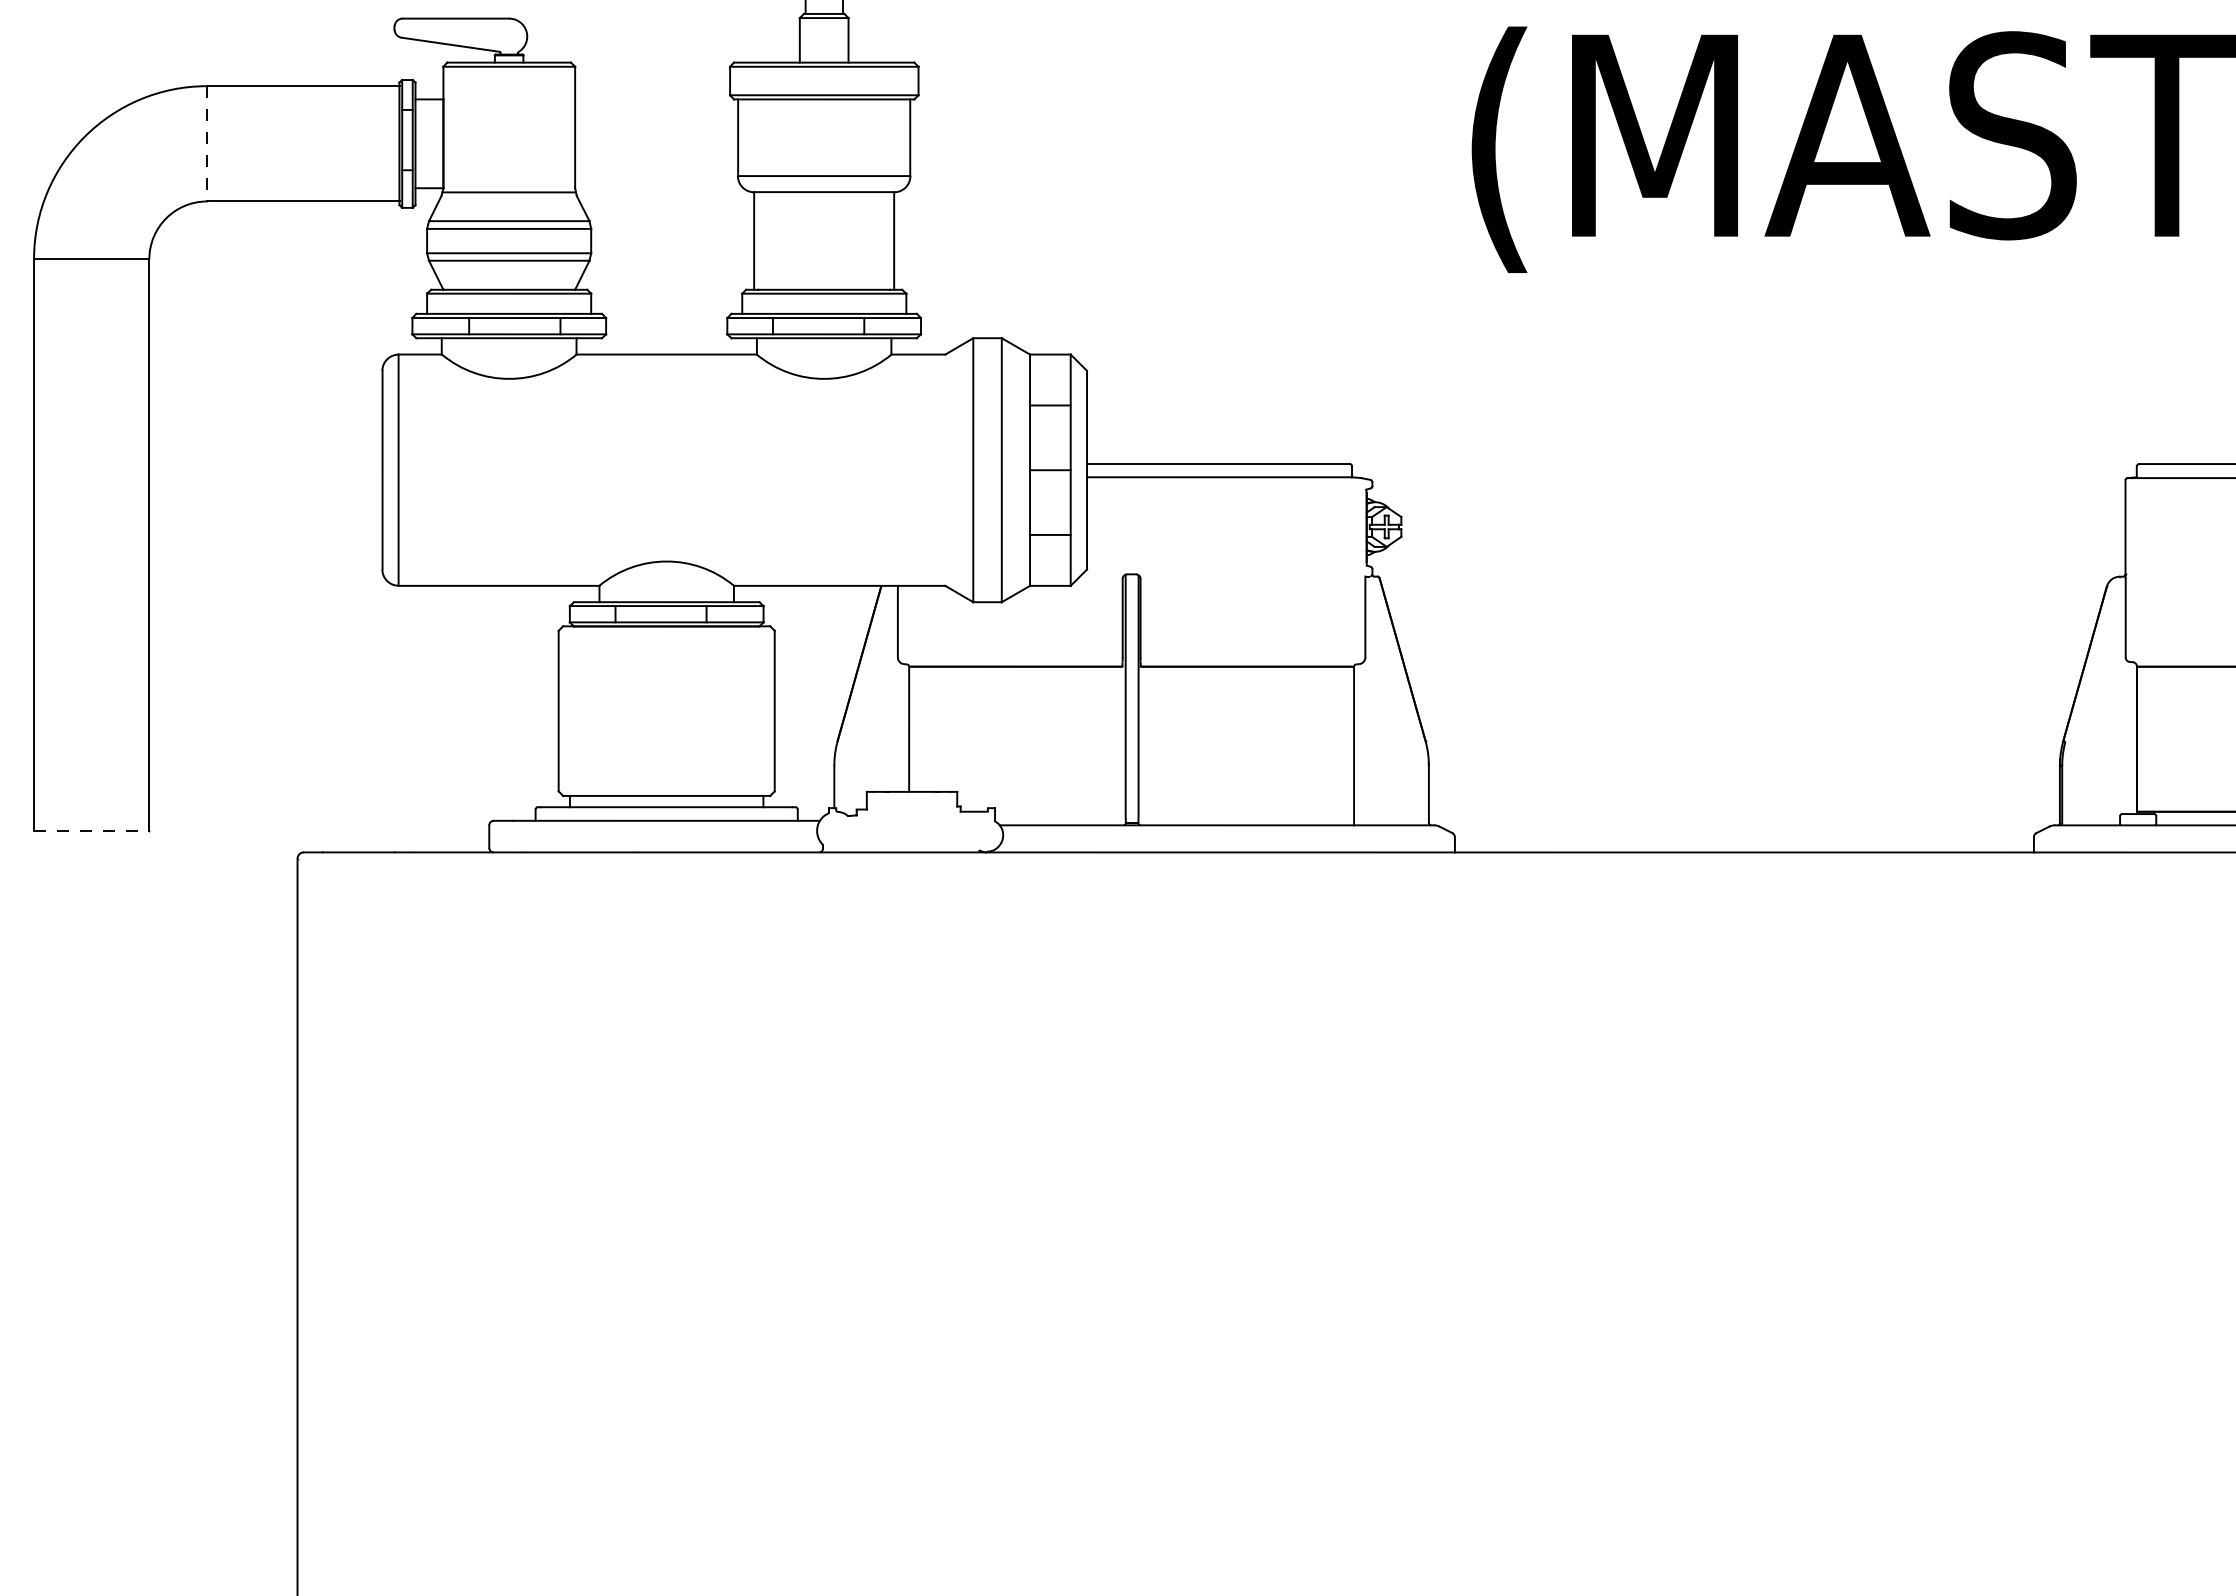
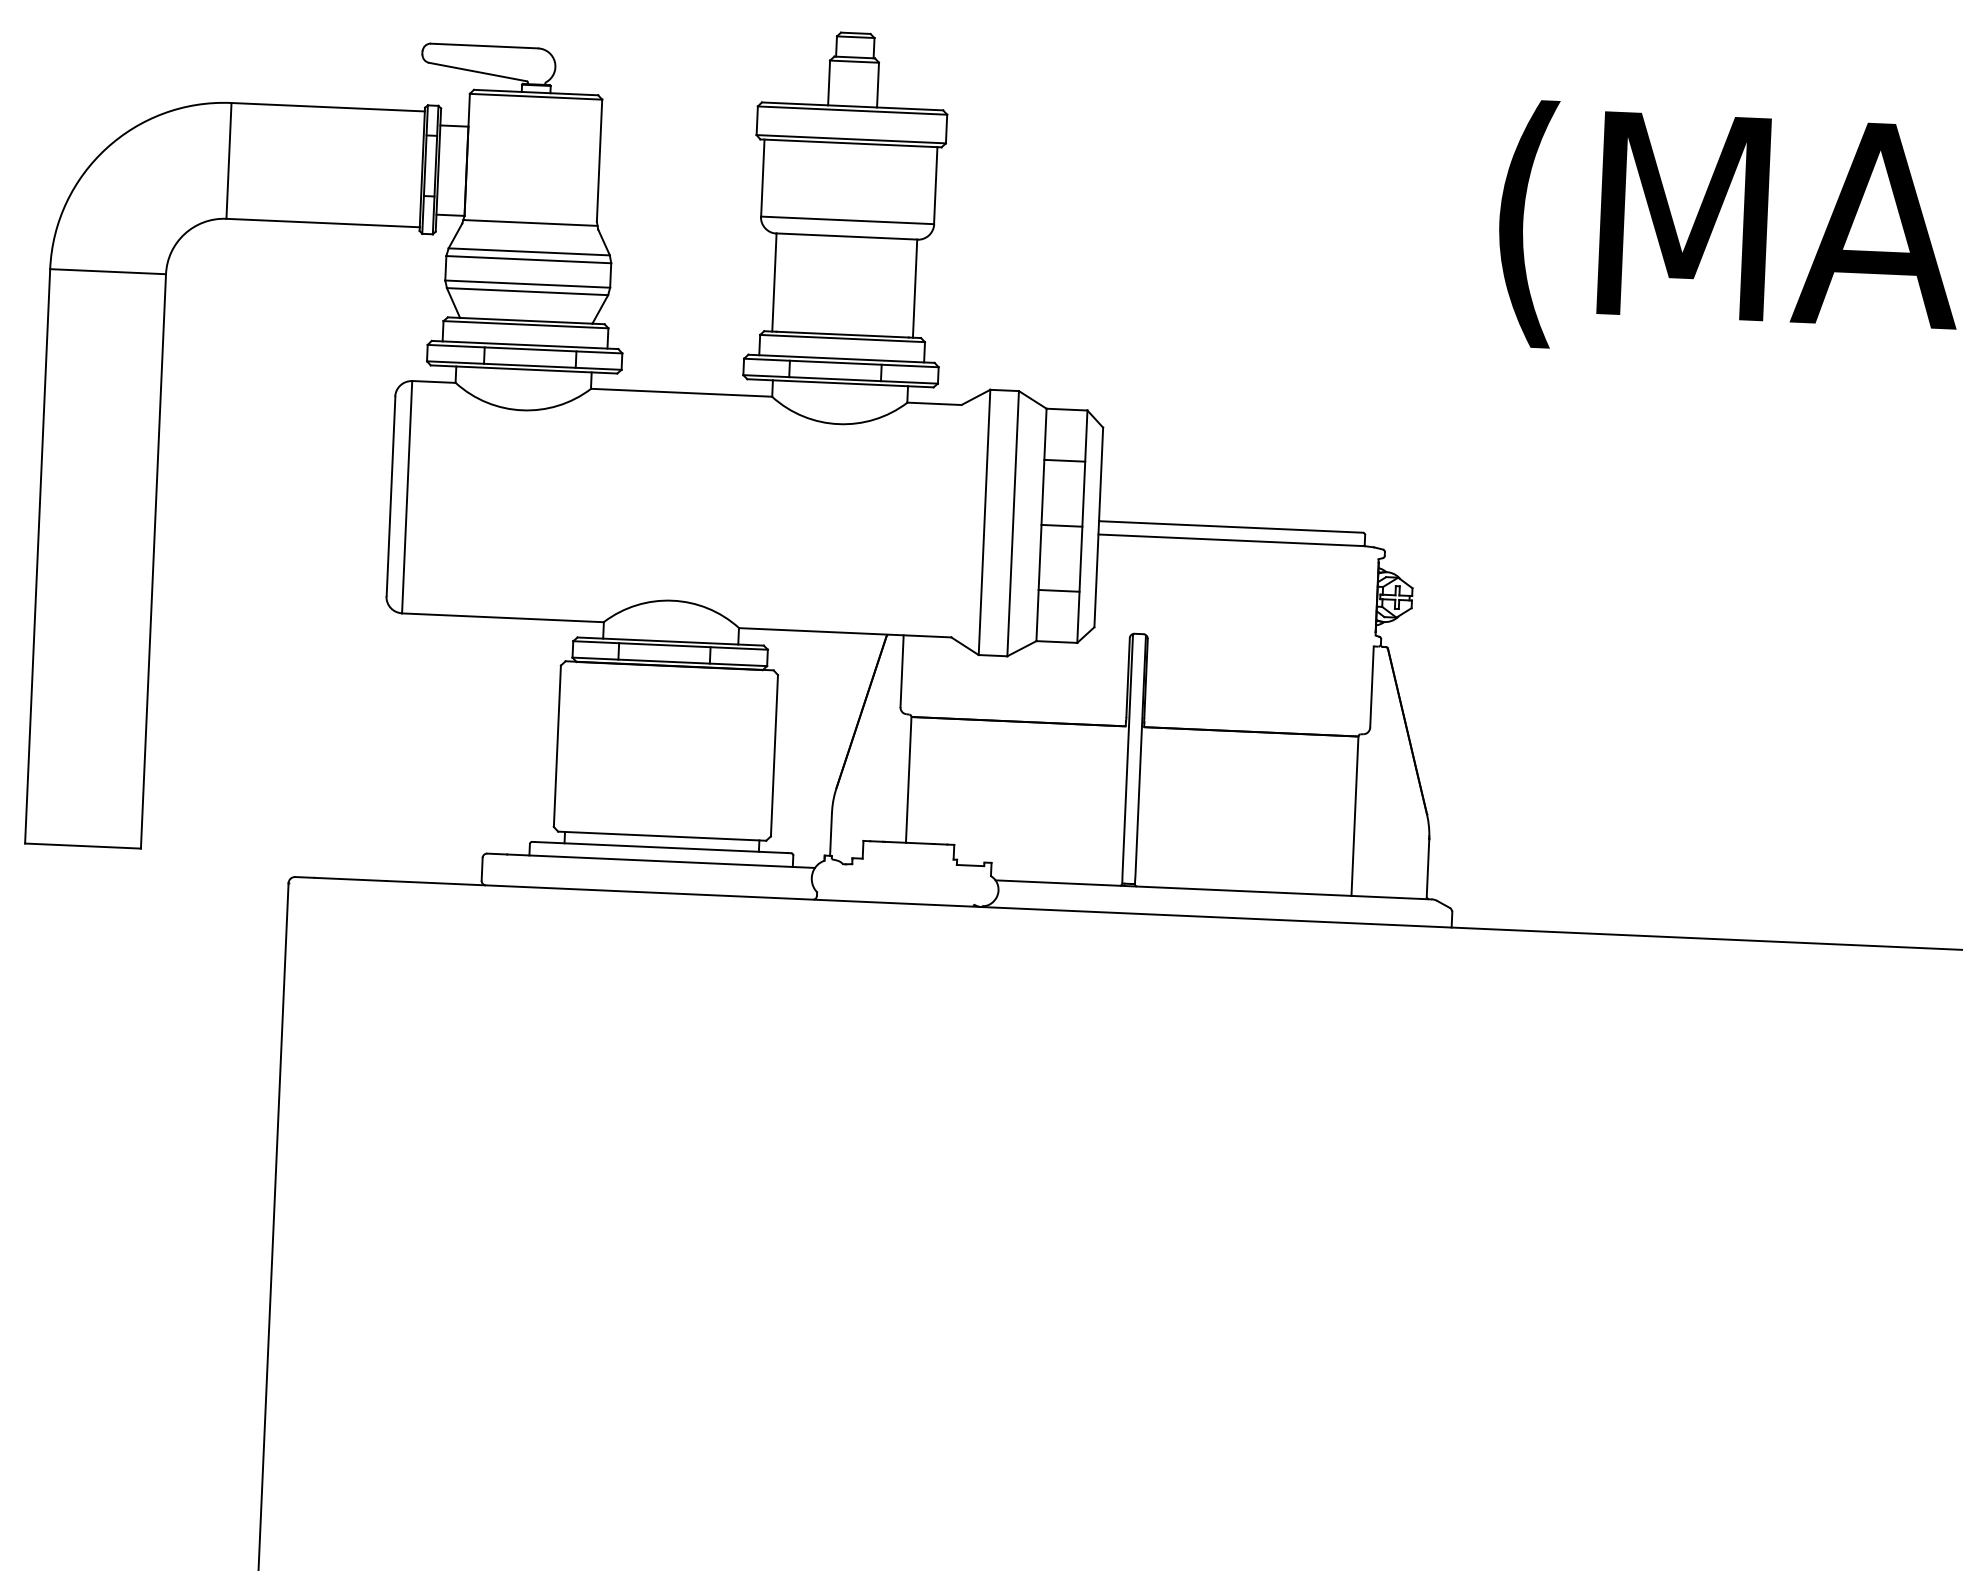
line: (207, 143) -> (229, 160), dashed -> solid
line: (91, 830) -> (82, 845), dashed -> solid

